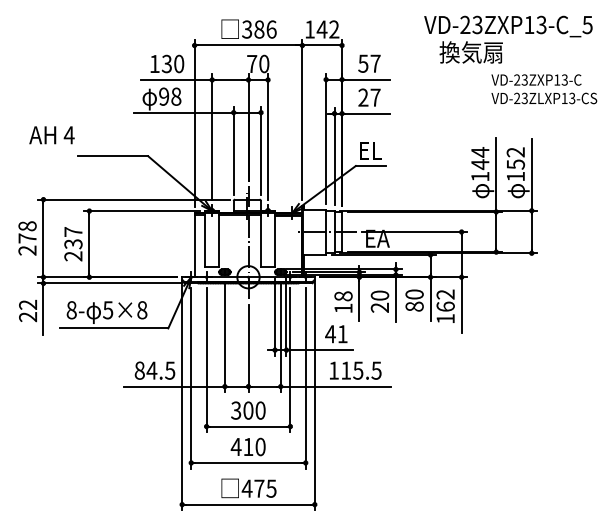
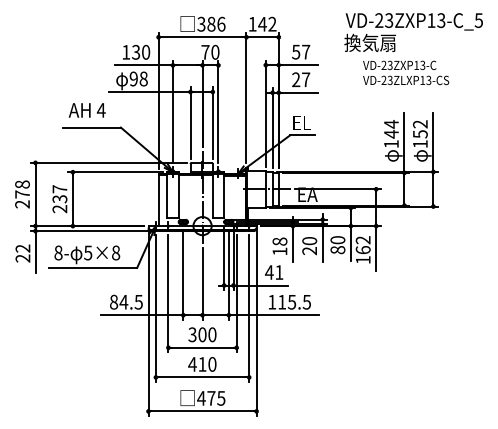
text: (470, 52) -> (369, 42), moved
text: (544, 89) -> (406, 73), moved
text: (51, 135) -> (86, 110), moved

